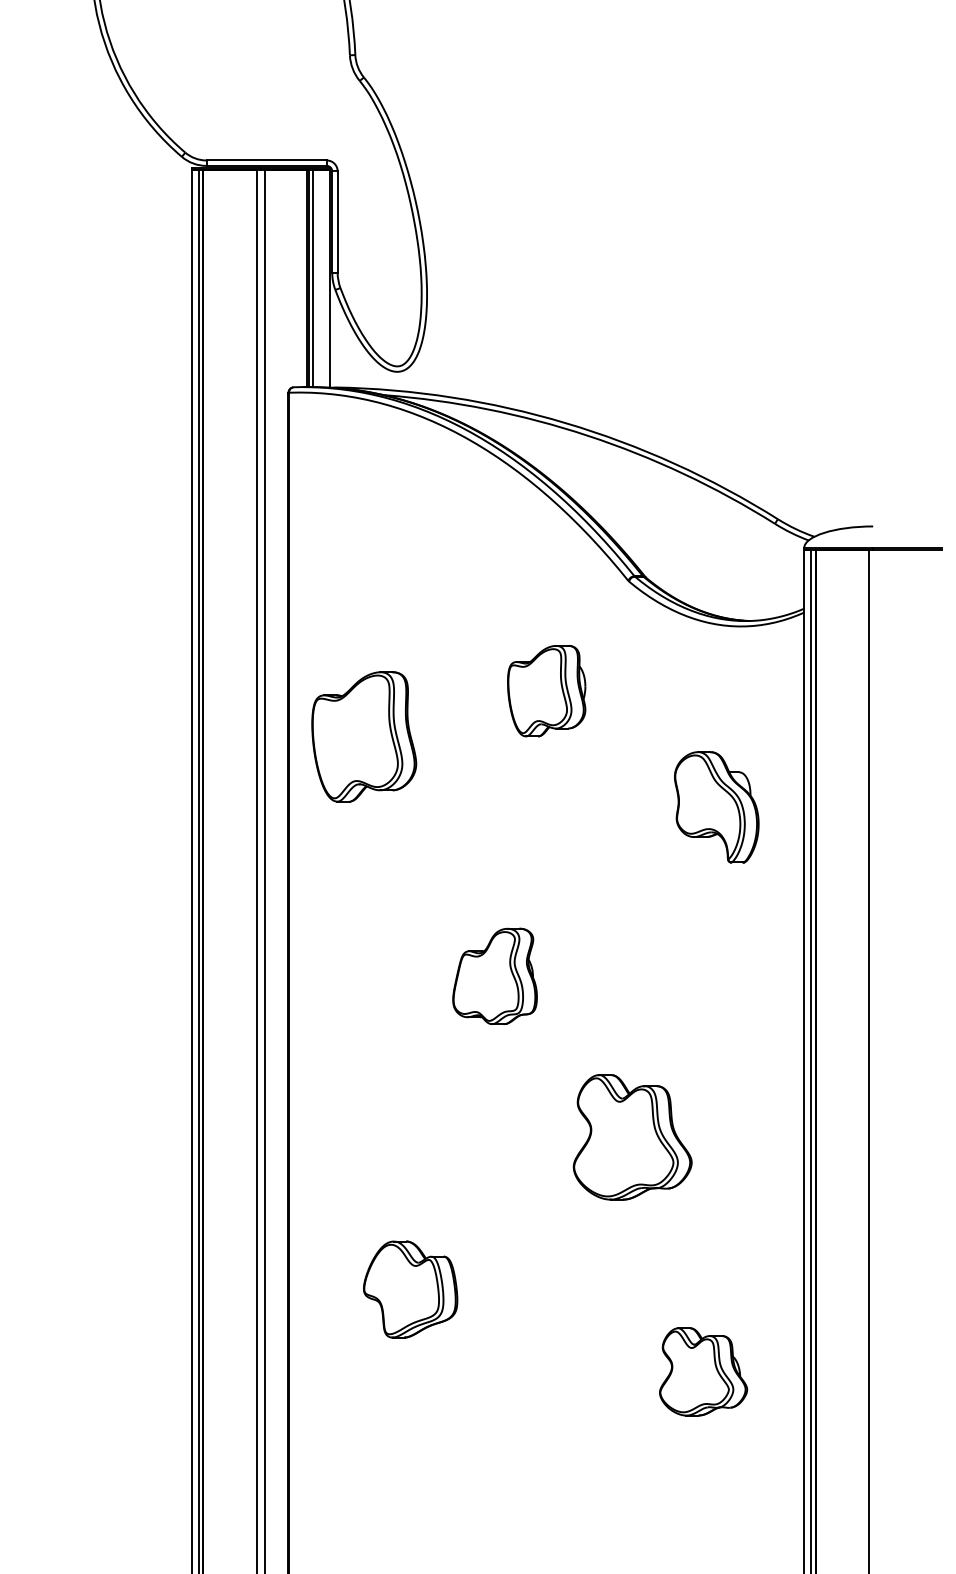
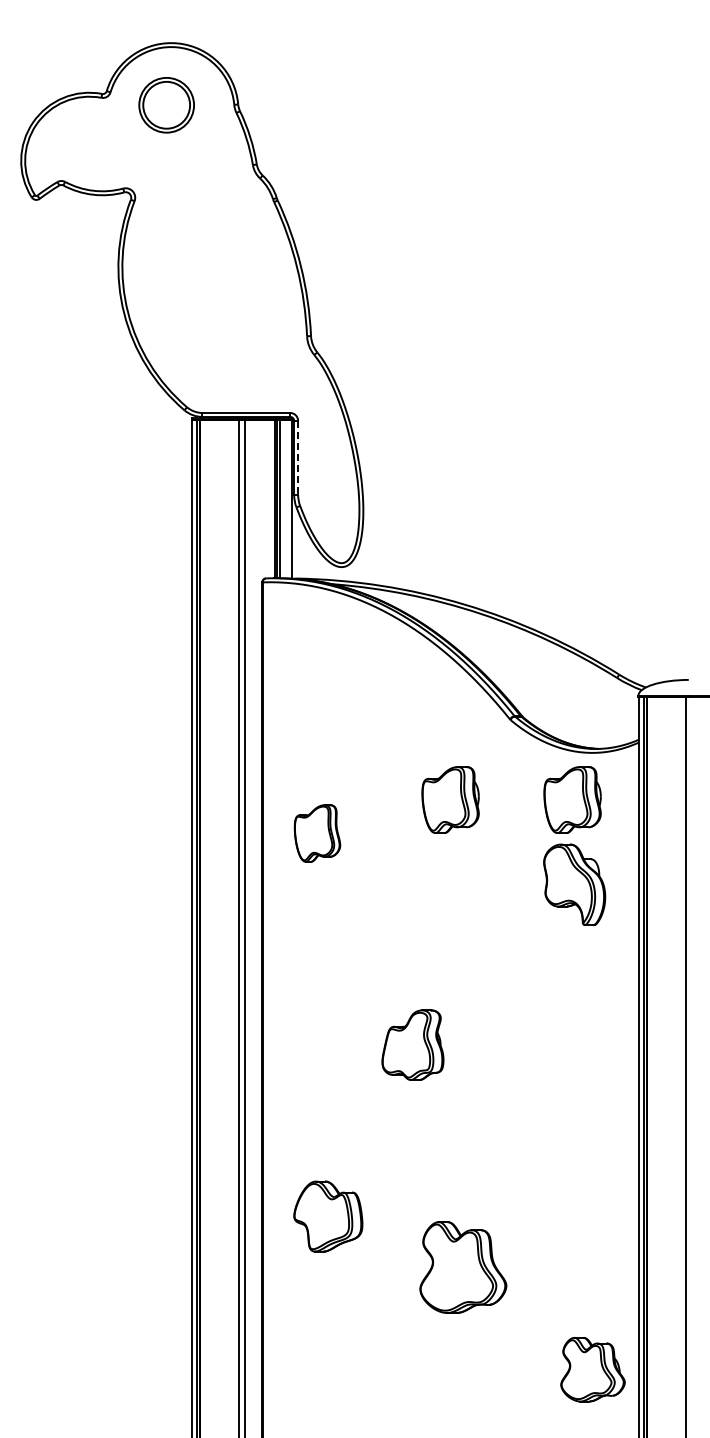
line: (338, 221) -> (298, 457), solid -> dashed
part: (713, 690) -> (572, 799), added
part: (364, 736) -> (317, 833), size x0.6
part: (494, 975) -> (412, 1044), moved
part: (632, 1137) -> (463, 1267), moved
part: (410, 1289) -> (328, 1216), moved
part: (702, 1371) -> (592, 1369), moved

